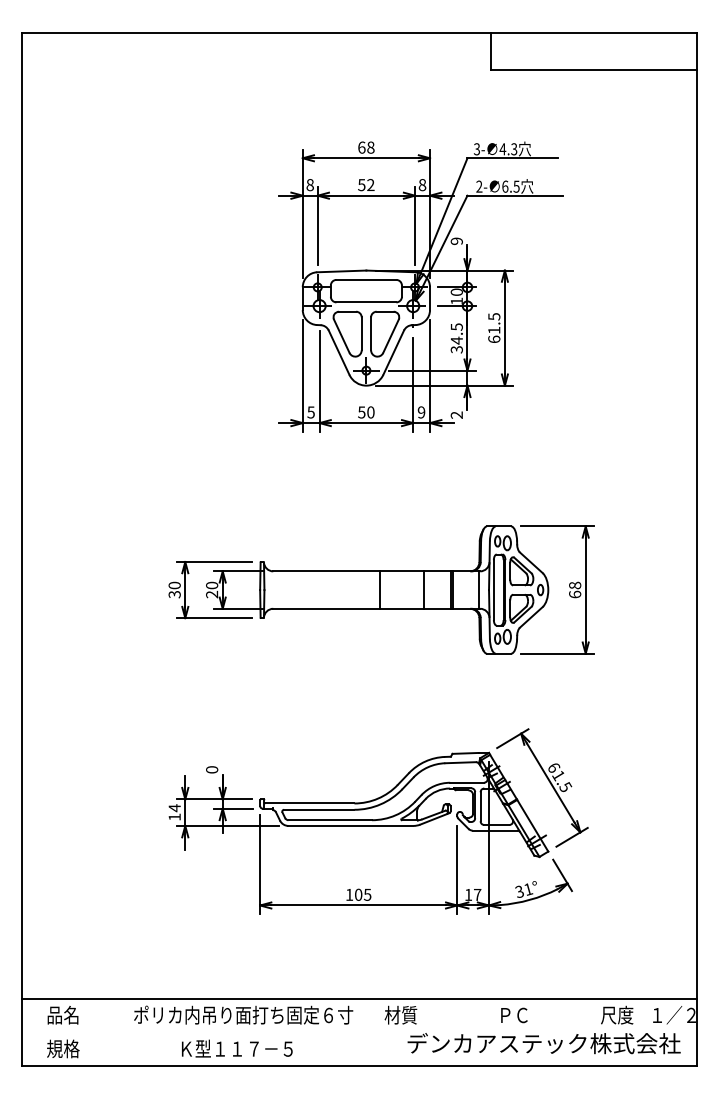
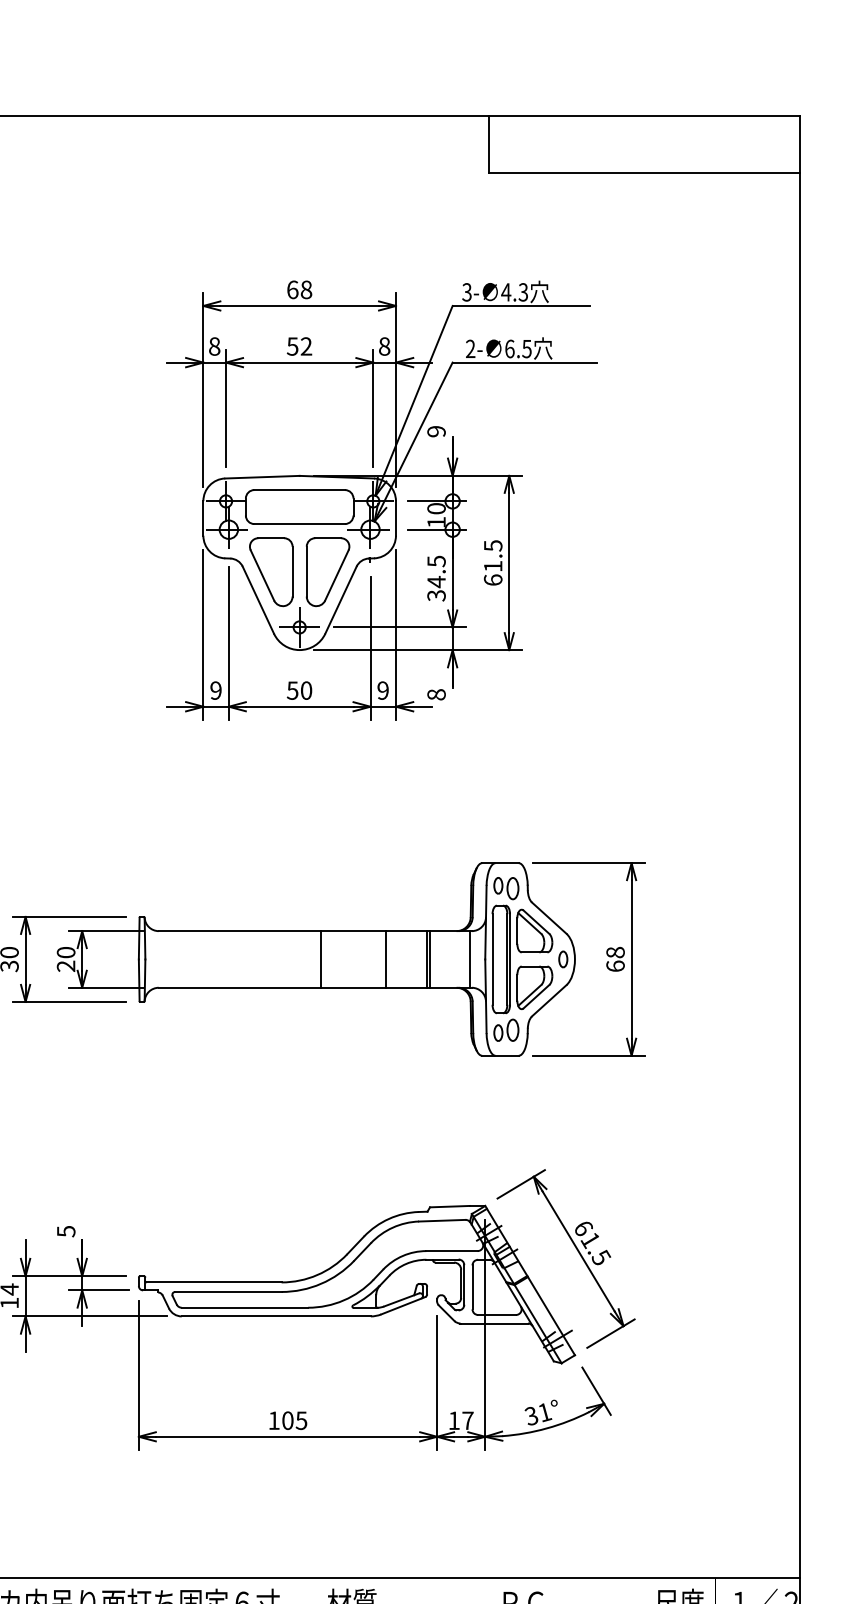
text: (310, 412) -> (215, 690), 5 -> 9
text: (456, 414) -> (436, 693), 2 -> 8
text: (212, 769) -> (66, 1230), 0 -> 5

